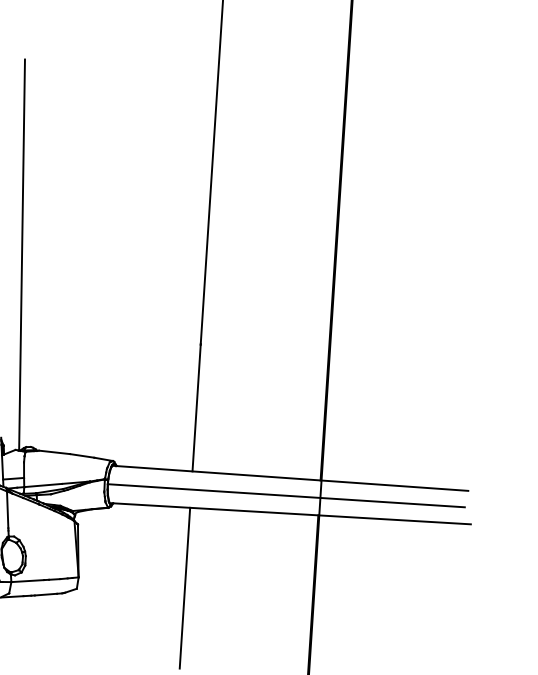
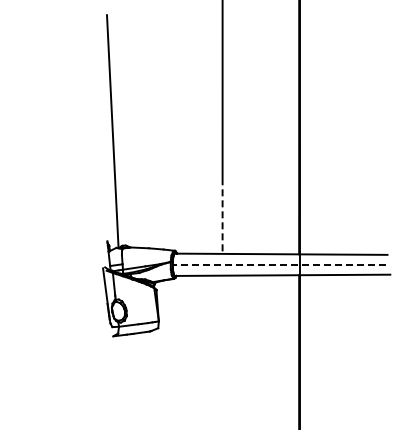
line: (196, 408) -> (222, 216), solid -> dashed
line: (286, 495) -> (279, 264), solid -> dashed
line: (184, 587) -> (222, 323), removed

